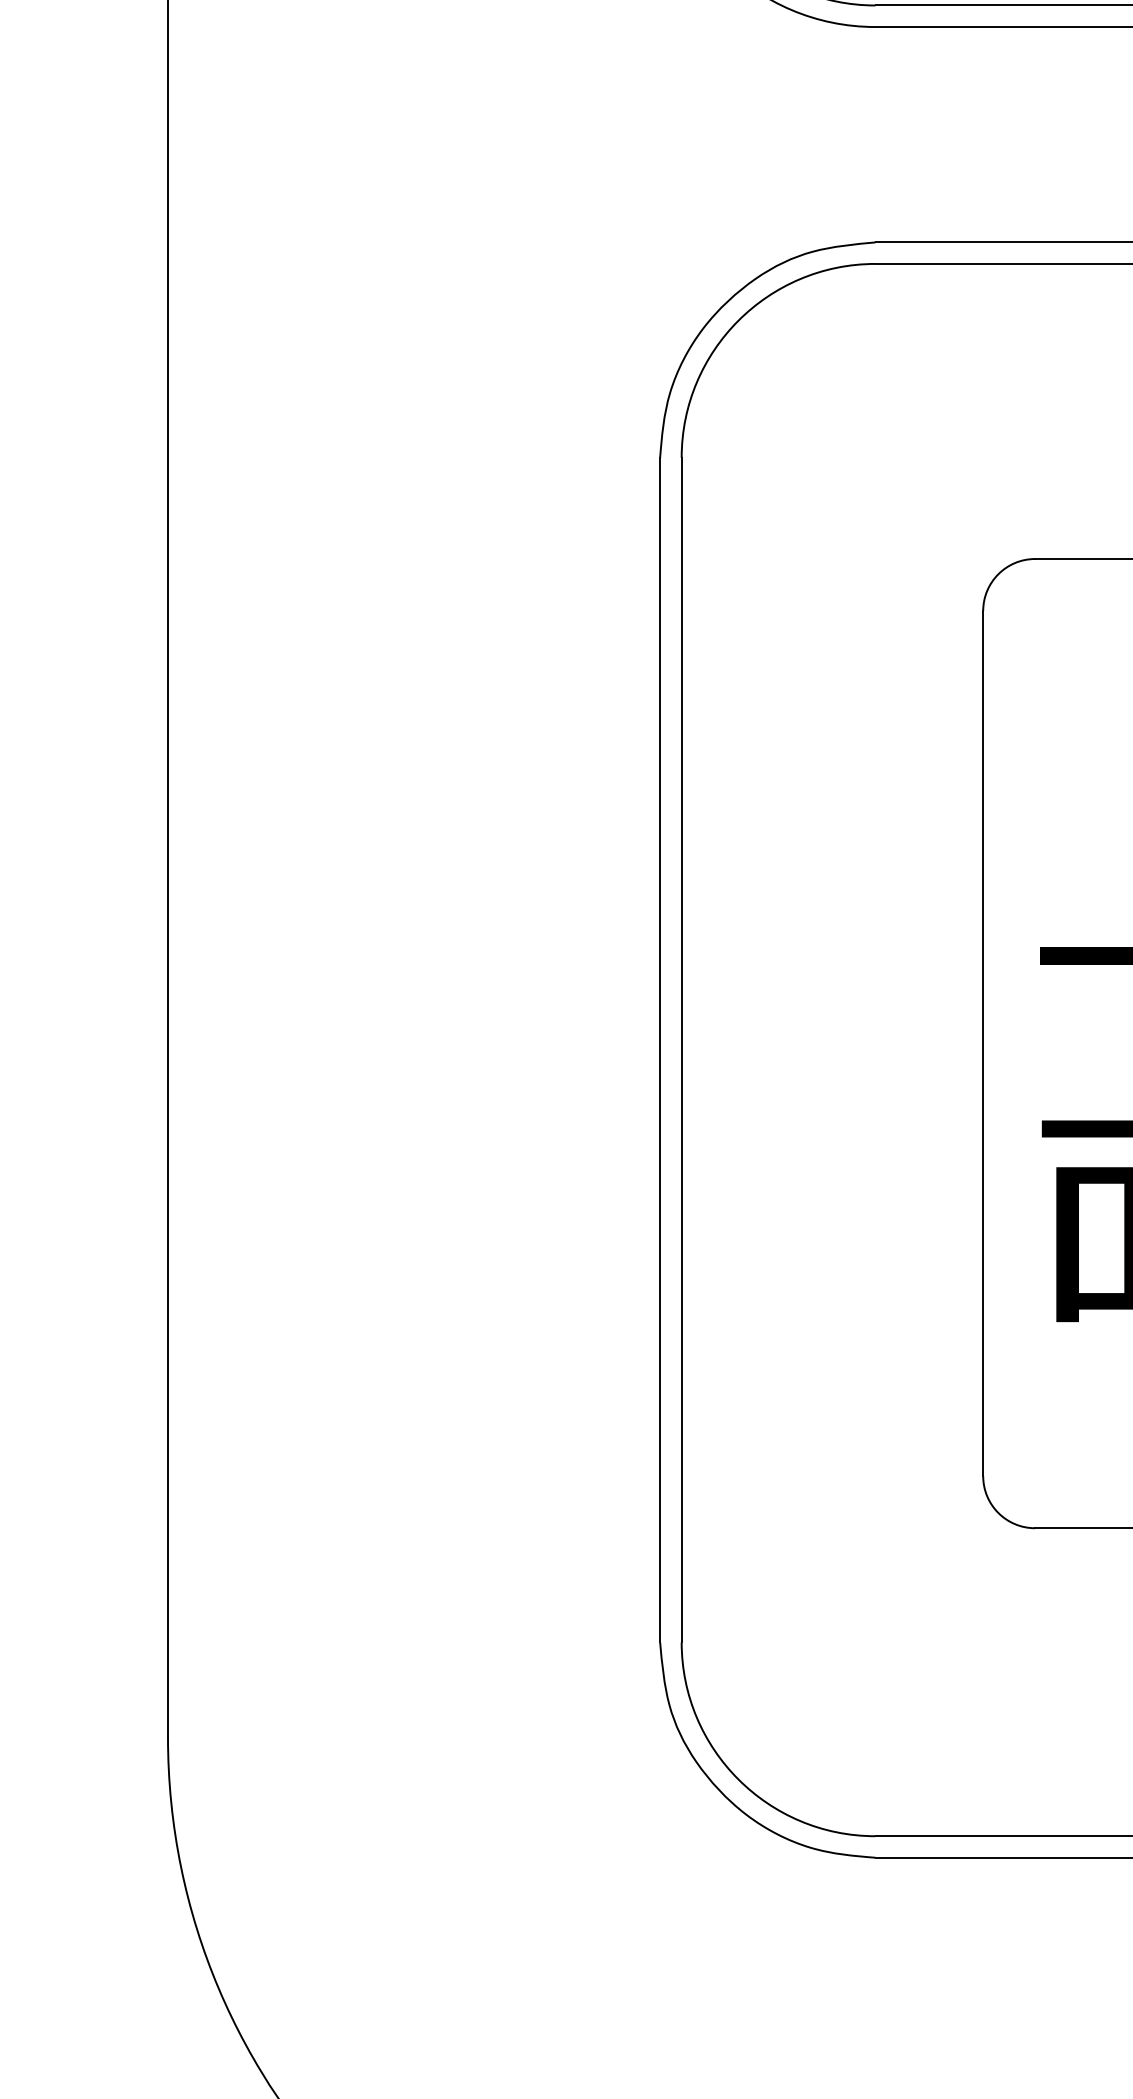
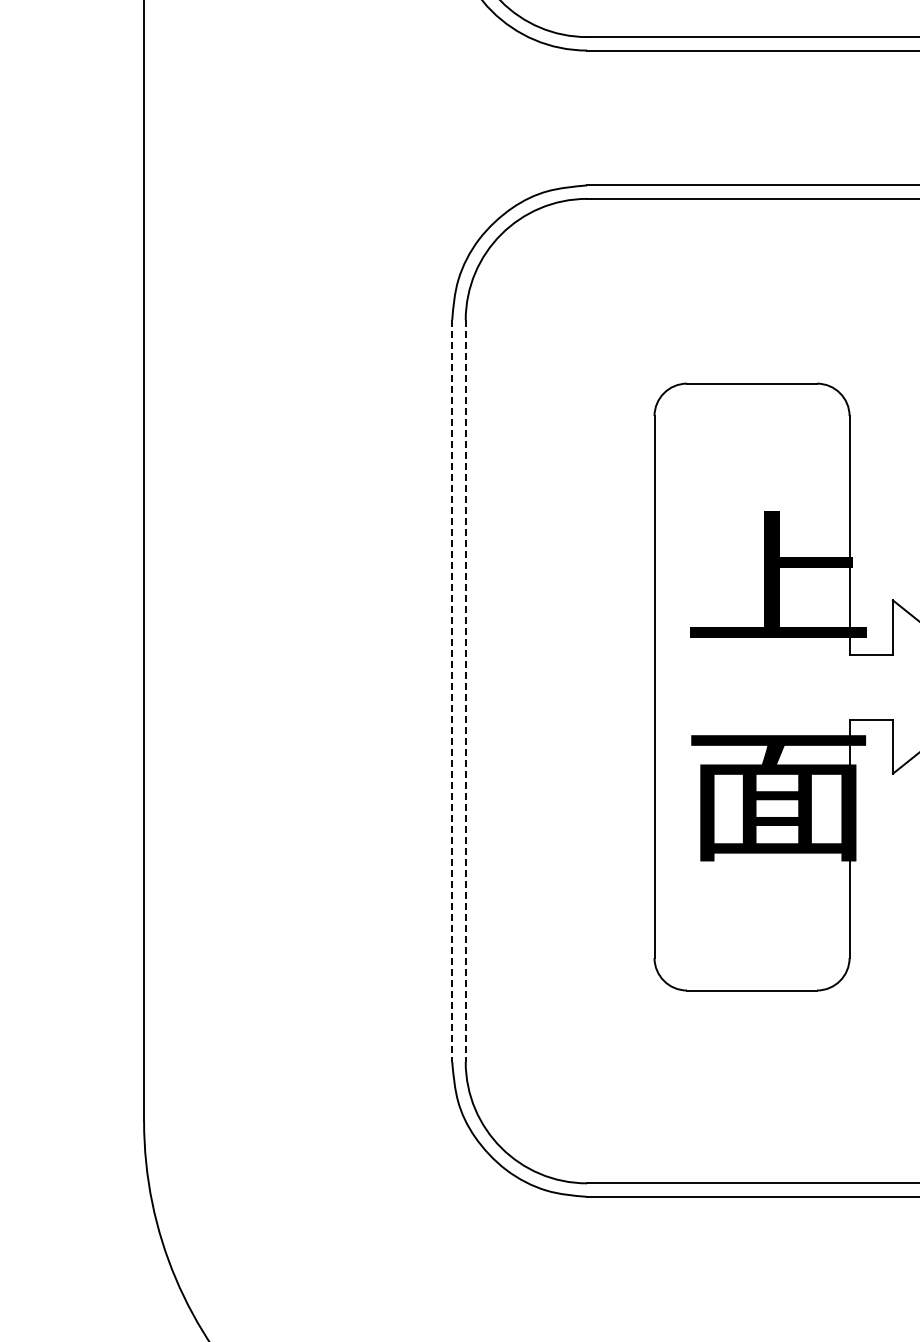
line: (660, 1050) -> (452, 691), solid -> dashed
line: (681, 1050) -> (465, 691), solid -> dashed

